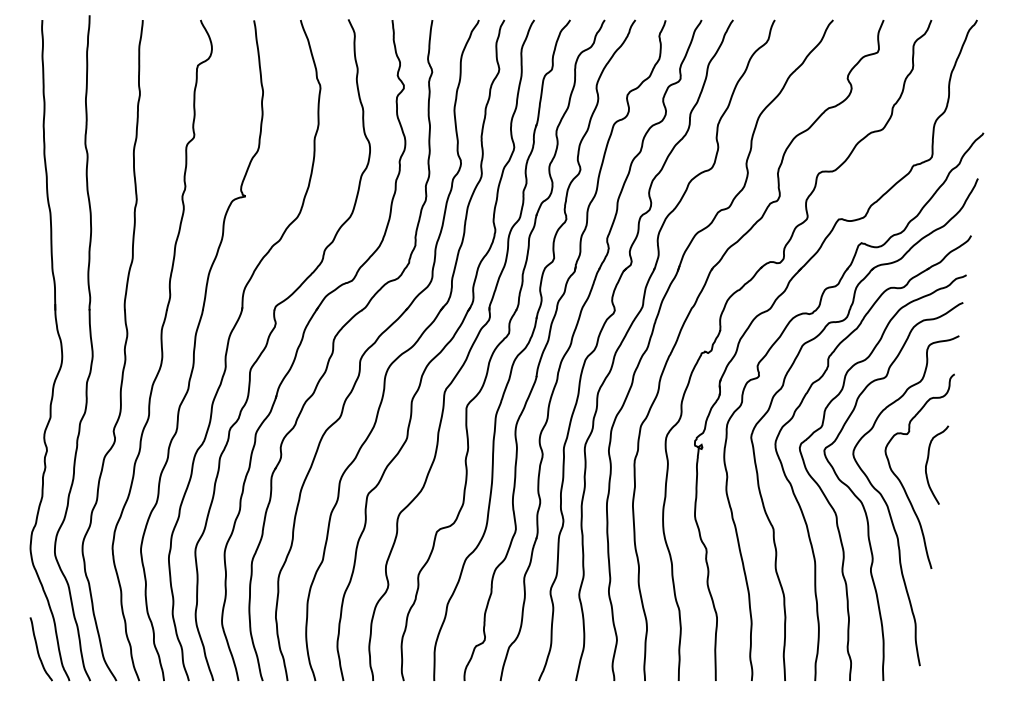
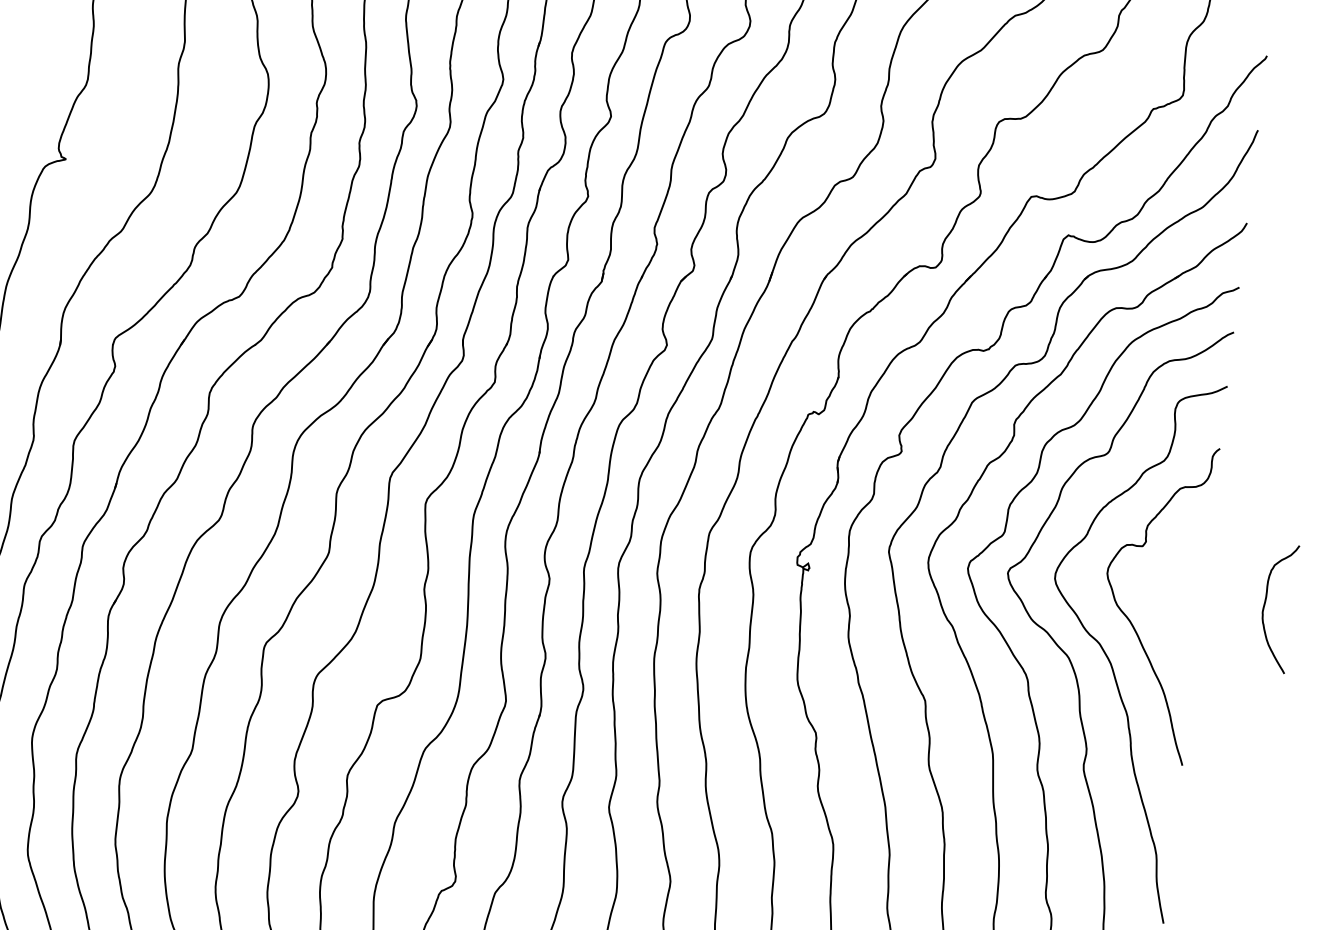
curve: (928, 461) -> (1266, 603), moved

